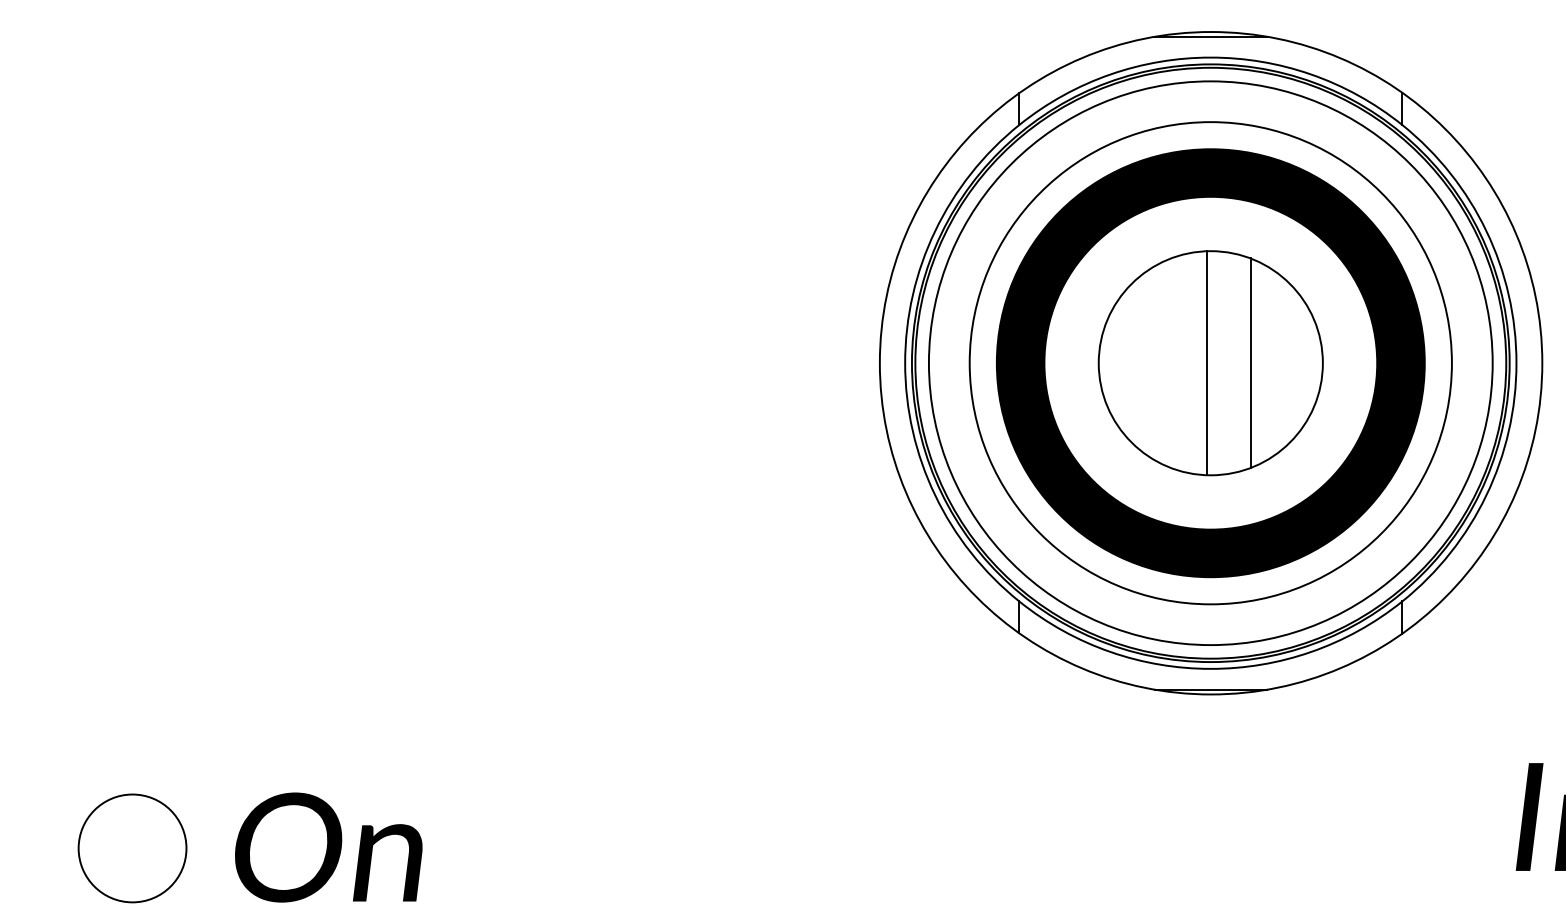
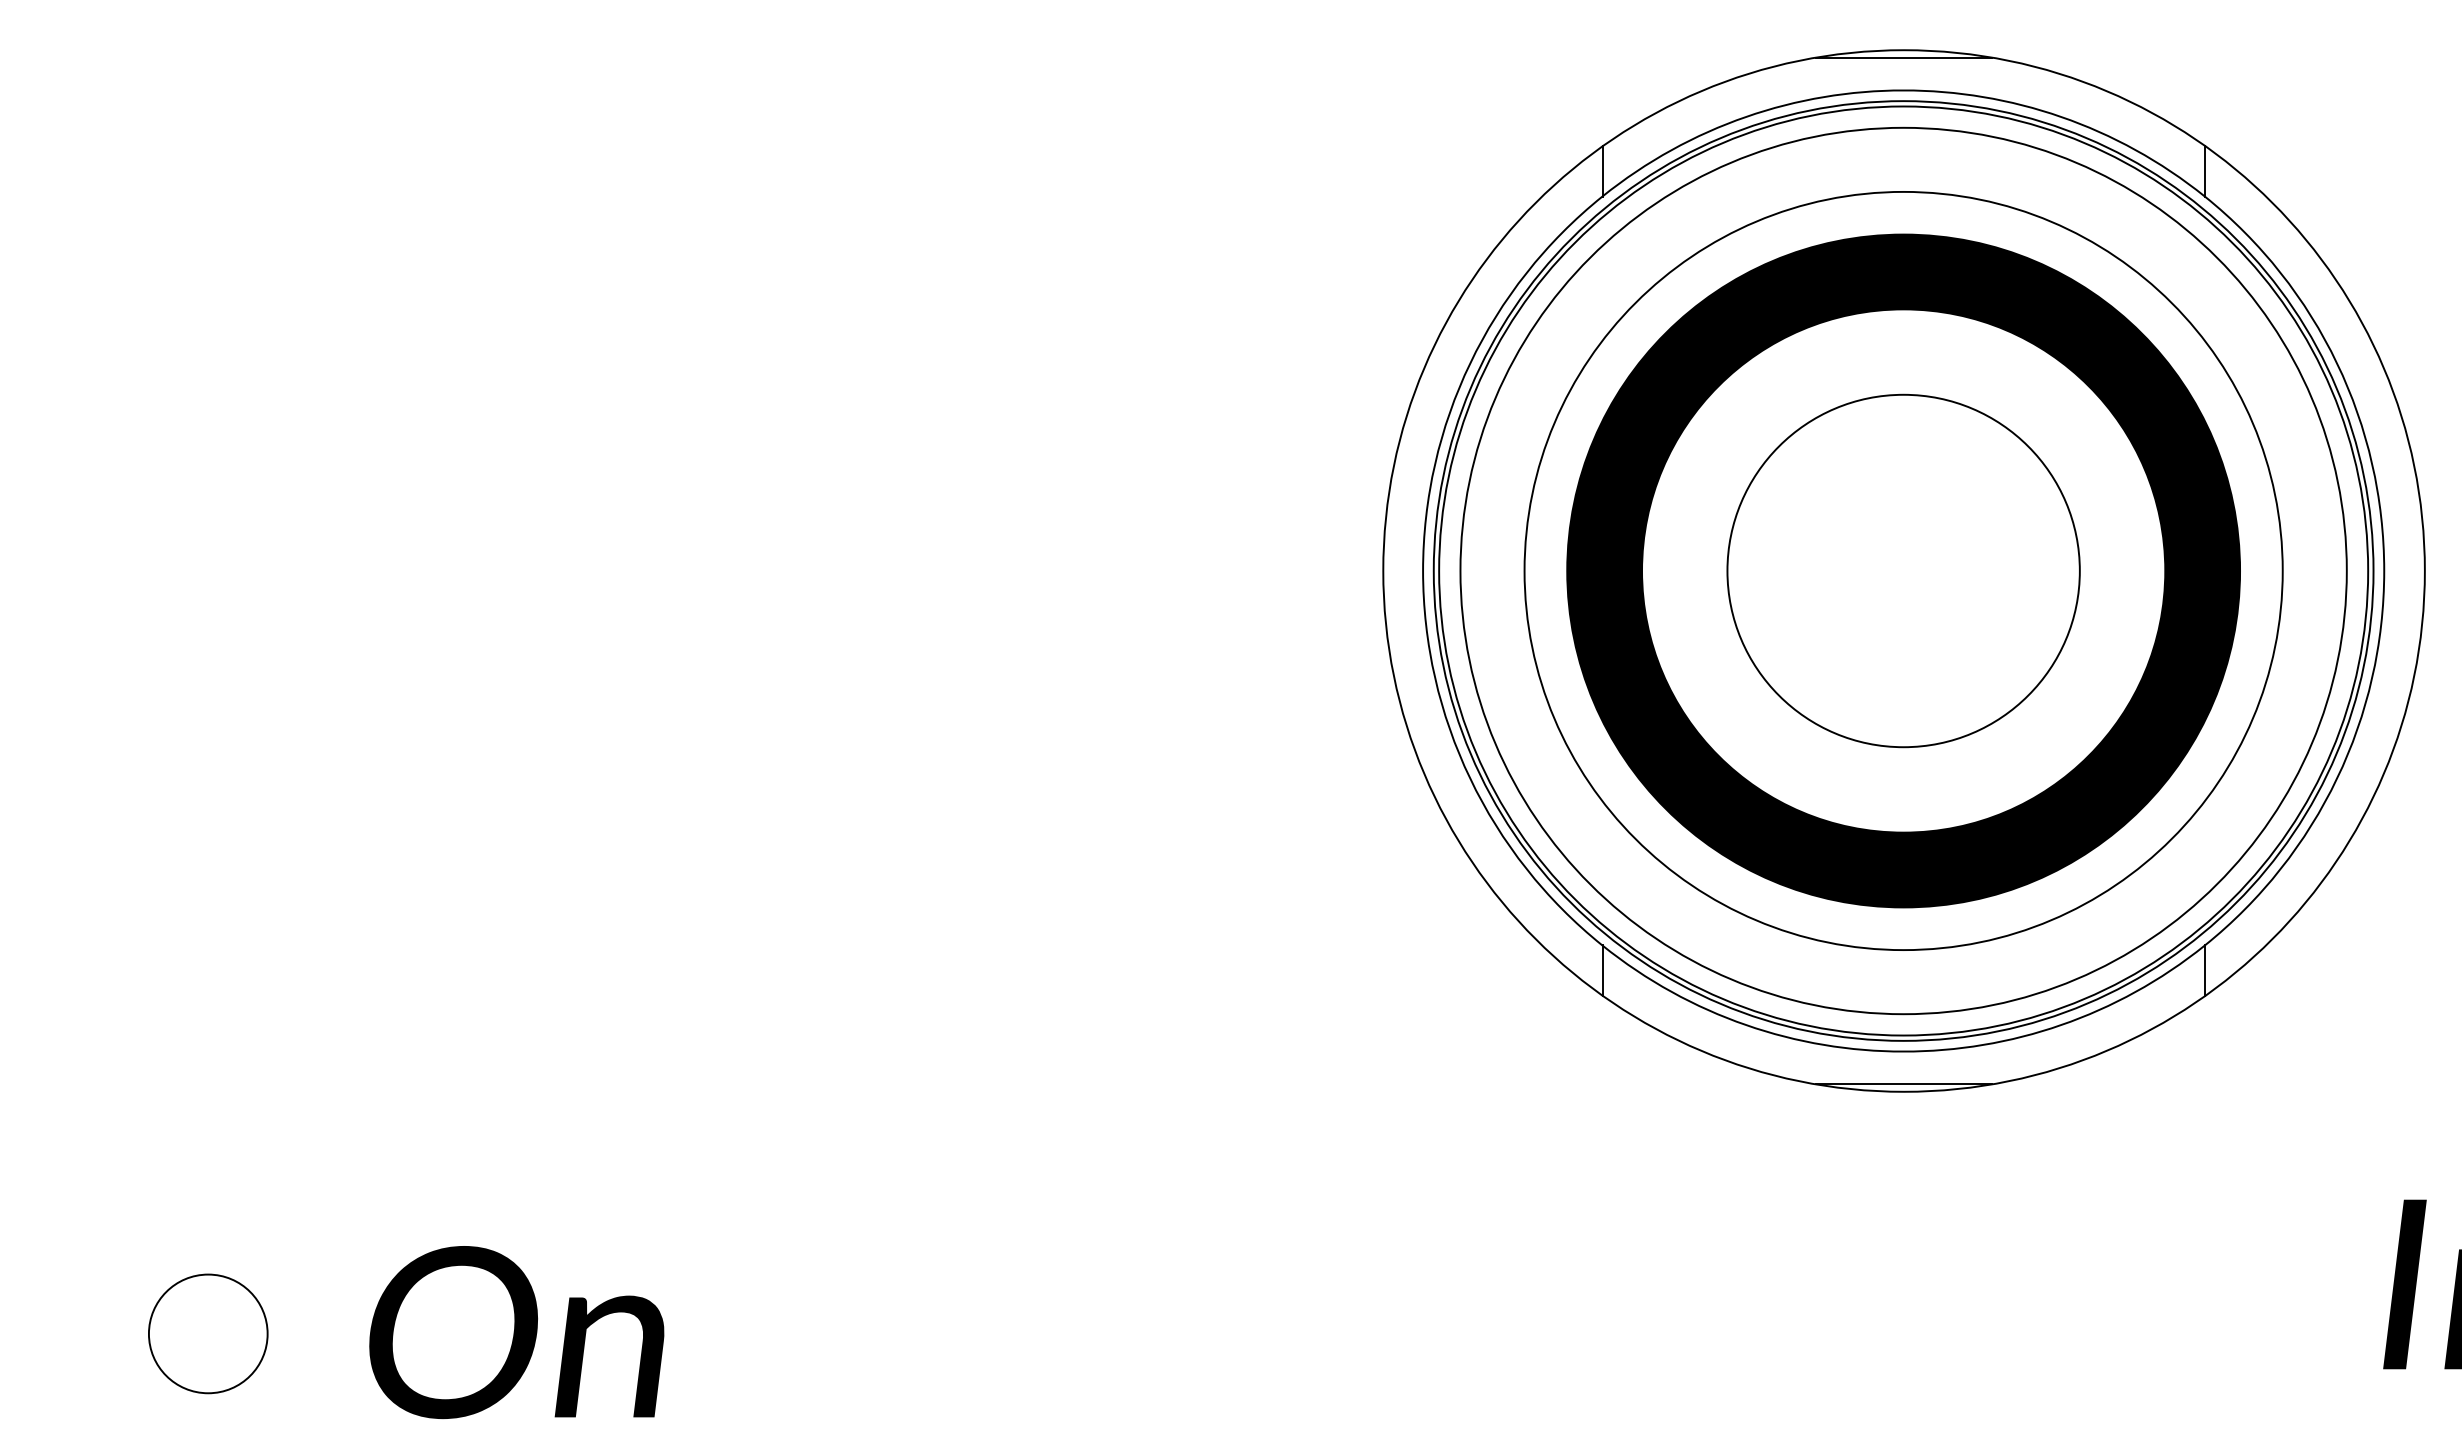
line: (1250, 362) -> (1966, 569), removed
line: (1207, 363) -> (1898, 571), removed
circle: (132, 848) -> (208, 1333), size x0.7

